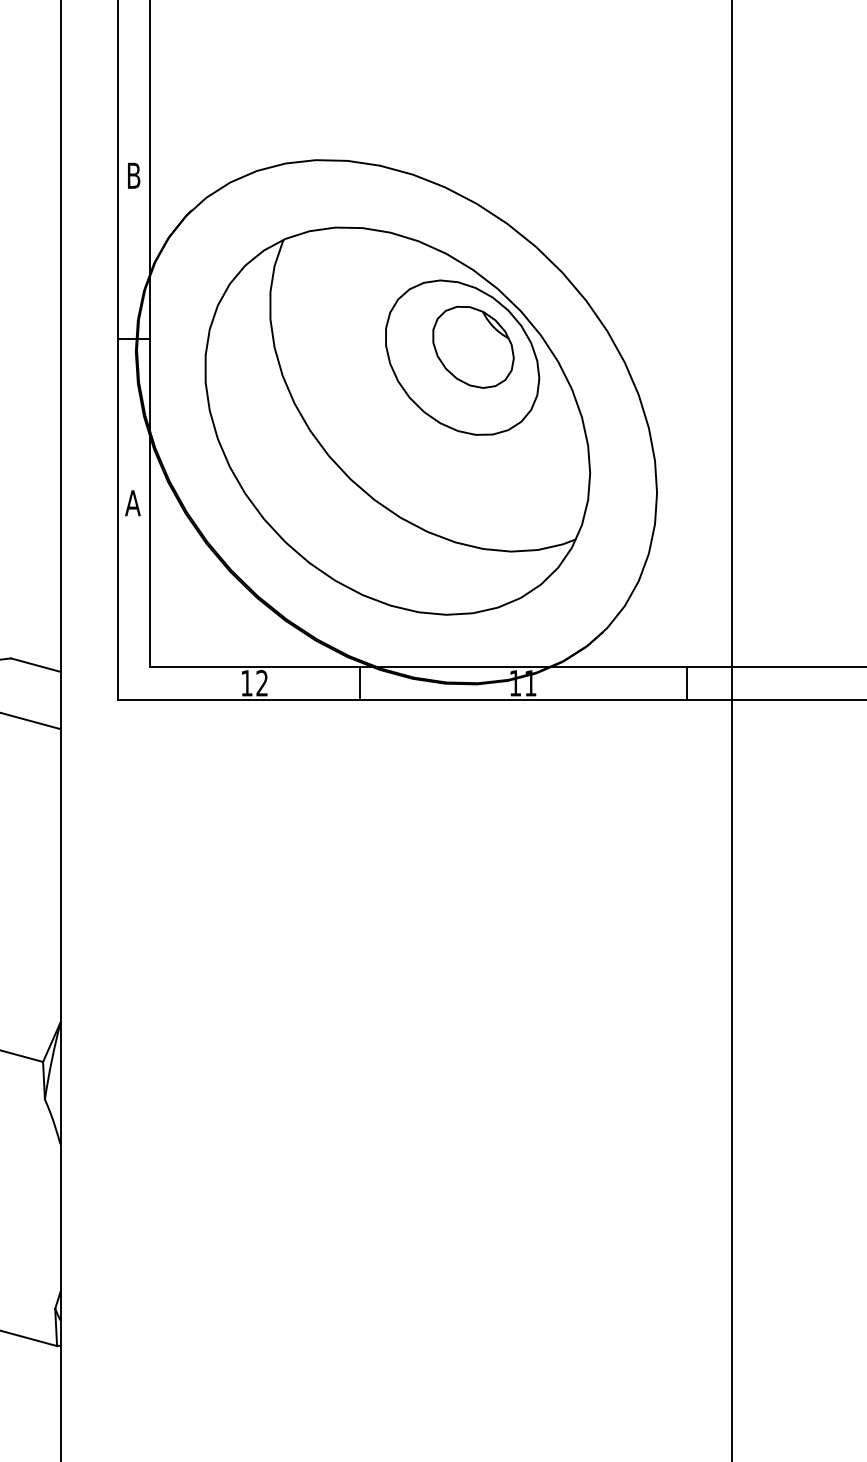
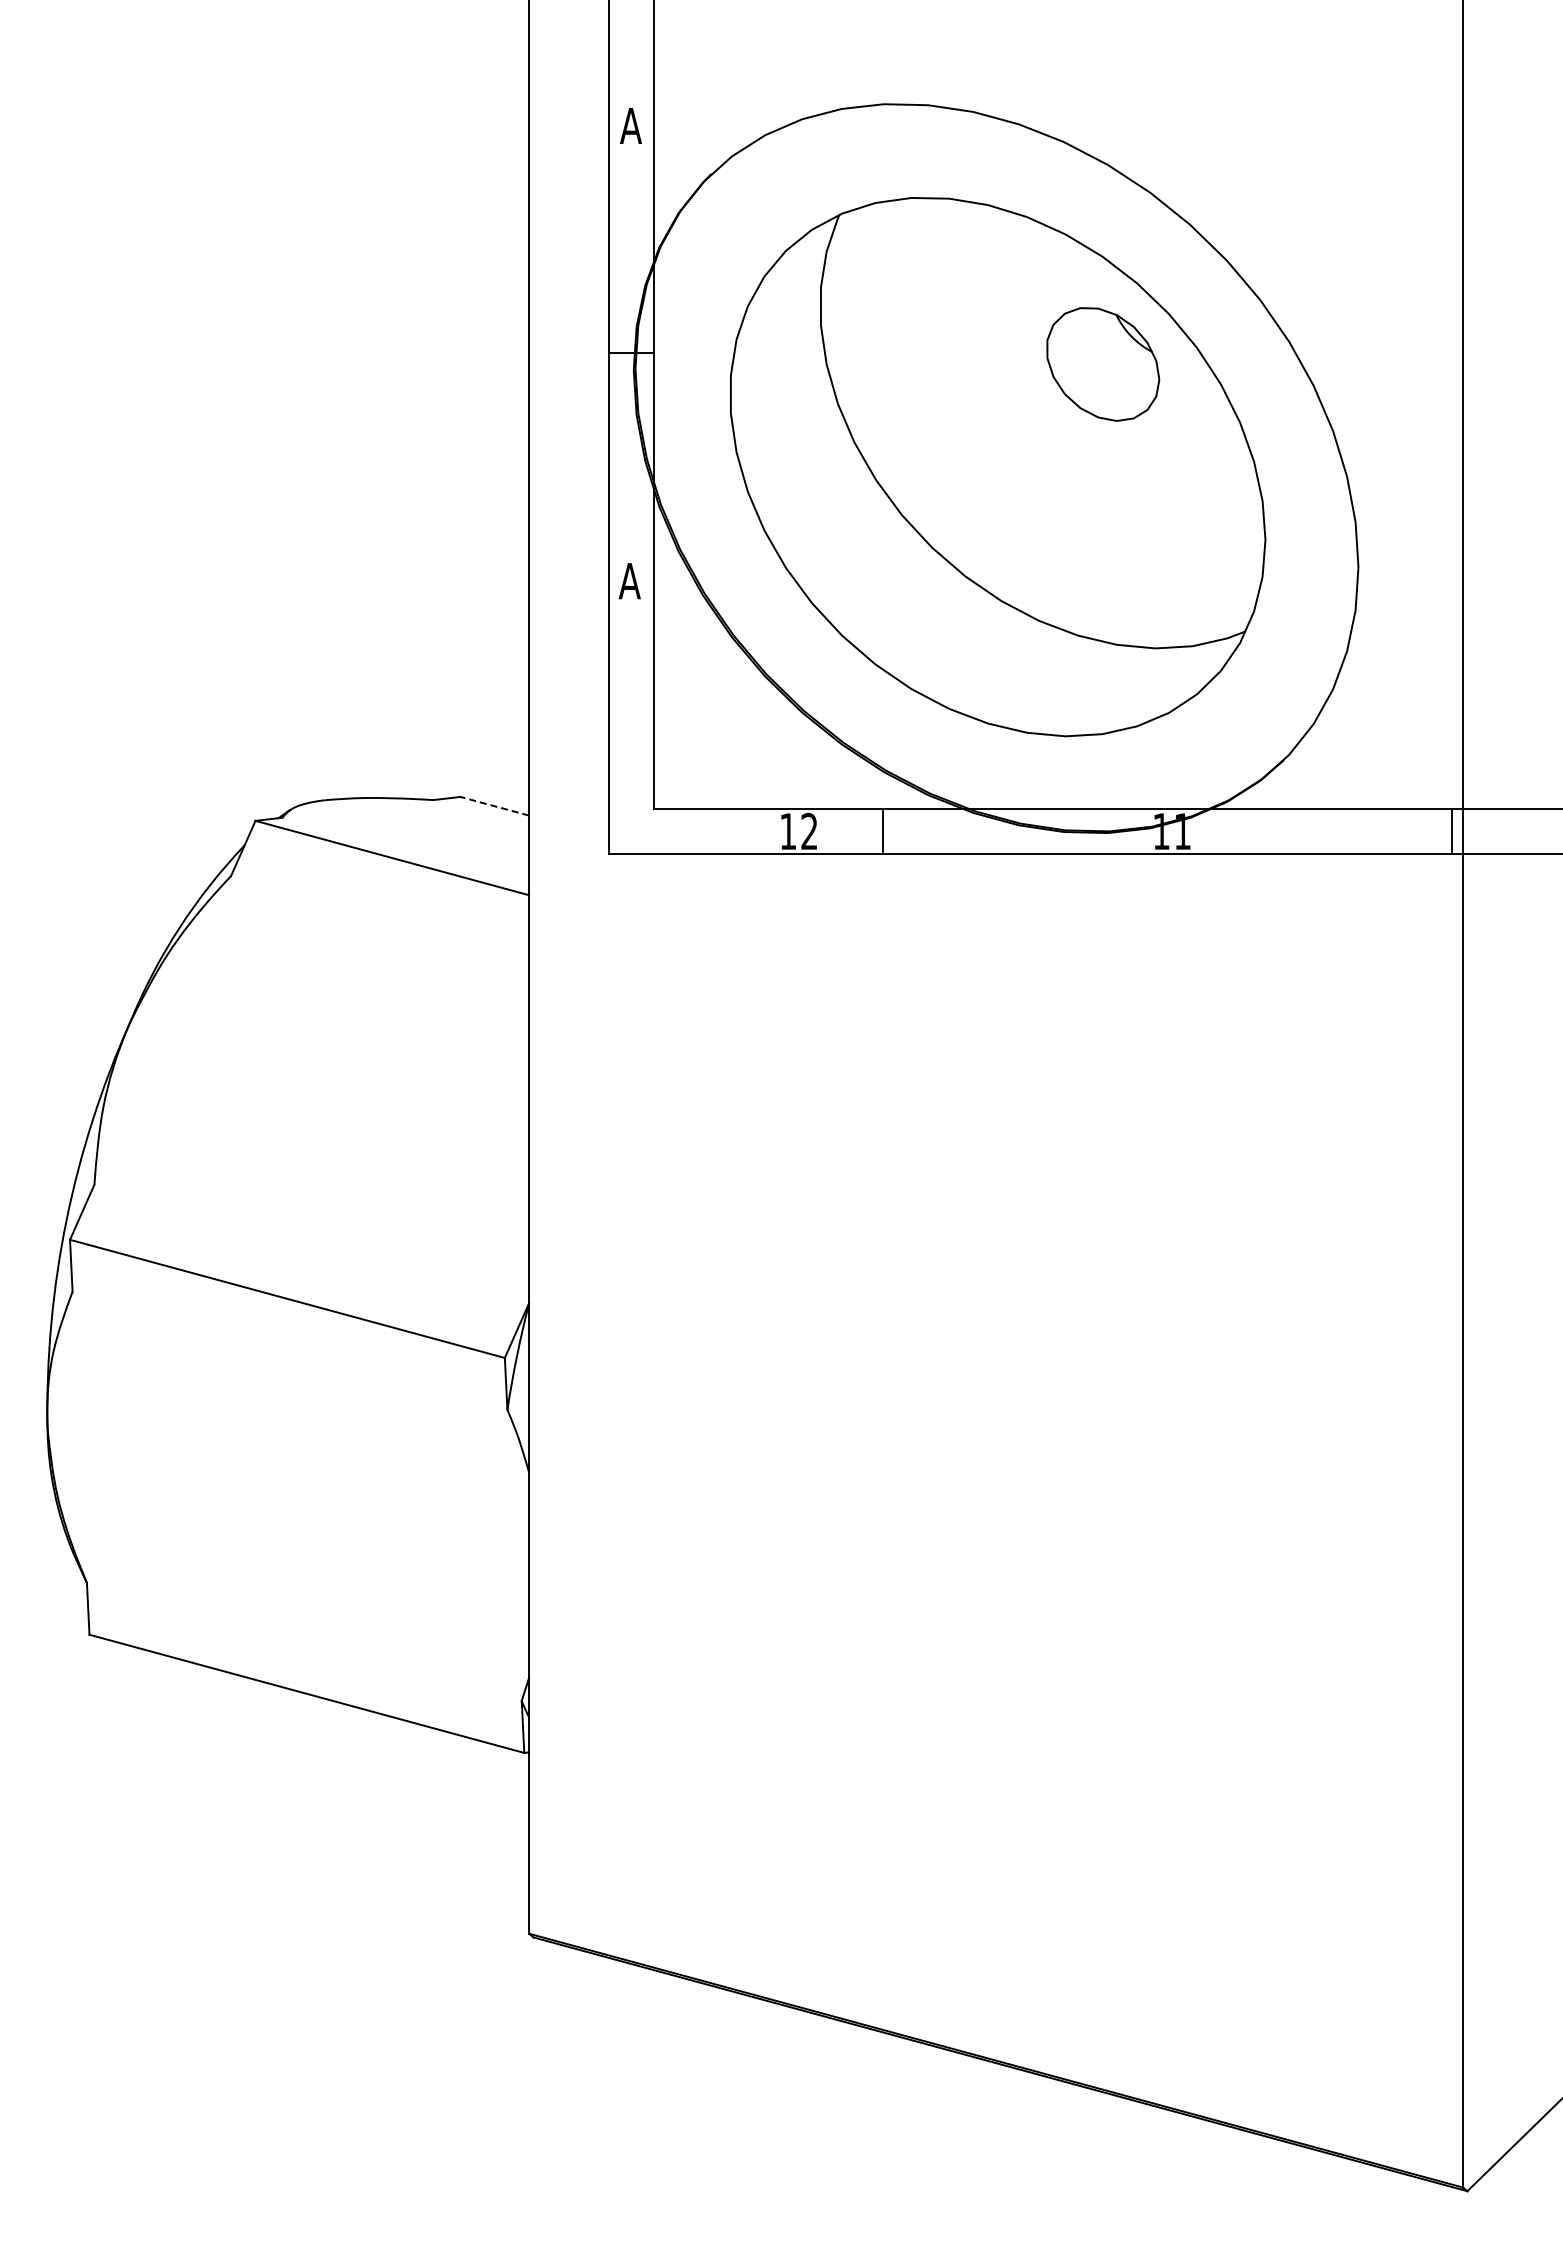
text: (133, 175) -> (630, 125), B -> A
part: (462, 357) -> (1087, 378), removed
line: (35, 665) -> (494, 806), solid -> dashed
line: (360, 683) -> (883, 831), moved
line: (687, 683) -> (1451, 831), moved

